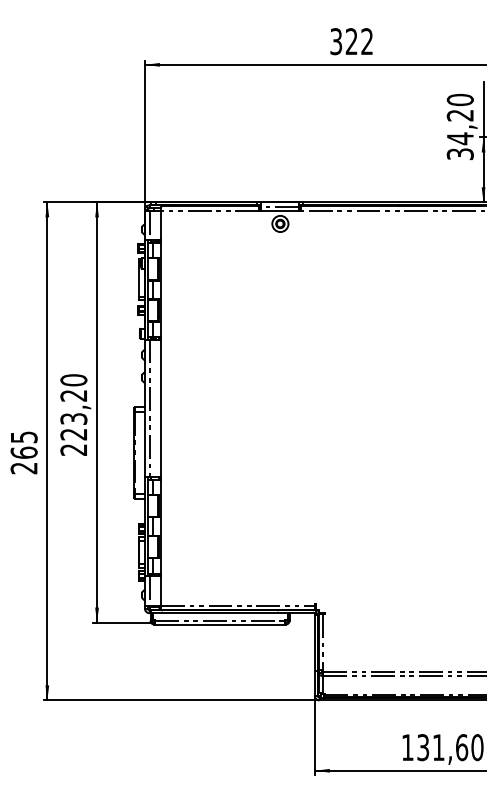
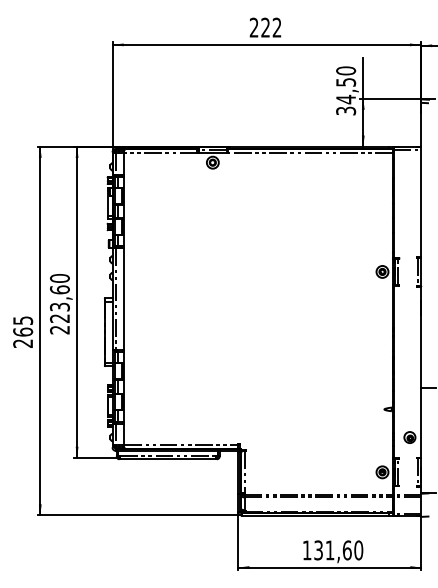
text: (336, 41) -> (254, 27), 322 -> 222
text: (460, 115) -> (346, 82), 34,20 -> 34,50
text: (73, 395) -> (59, 289), 223,20 -> 223,60

